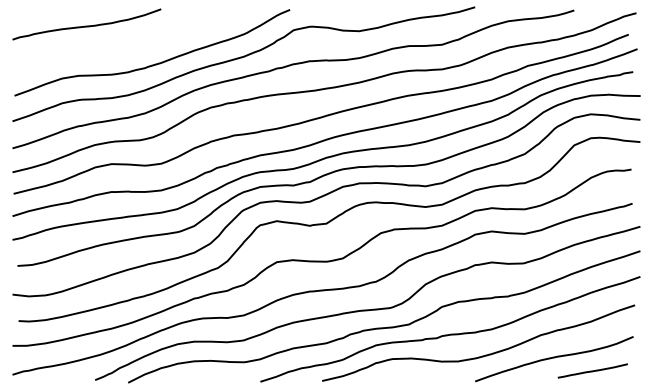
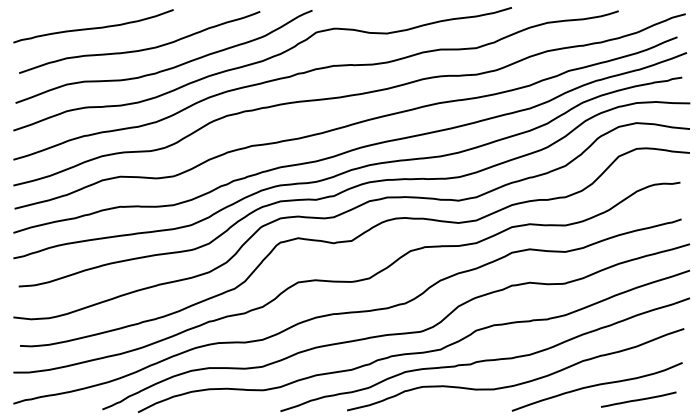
curve: (131, 45) -> (141, 48), added

